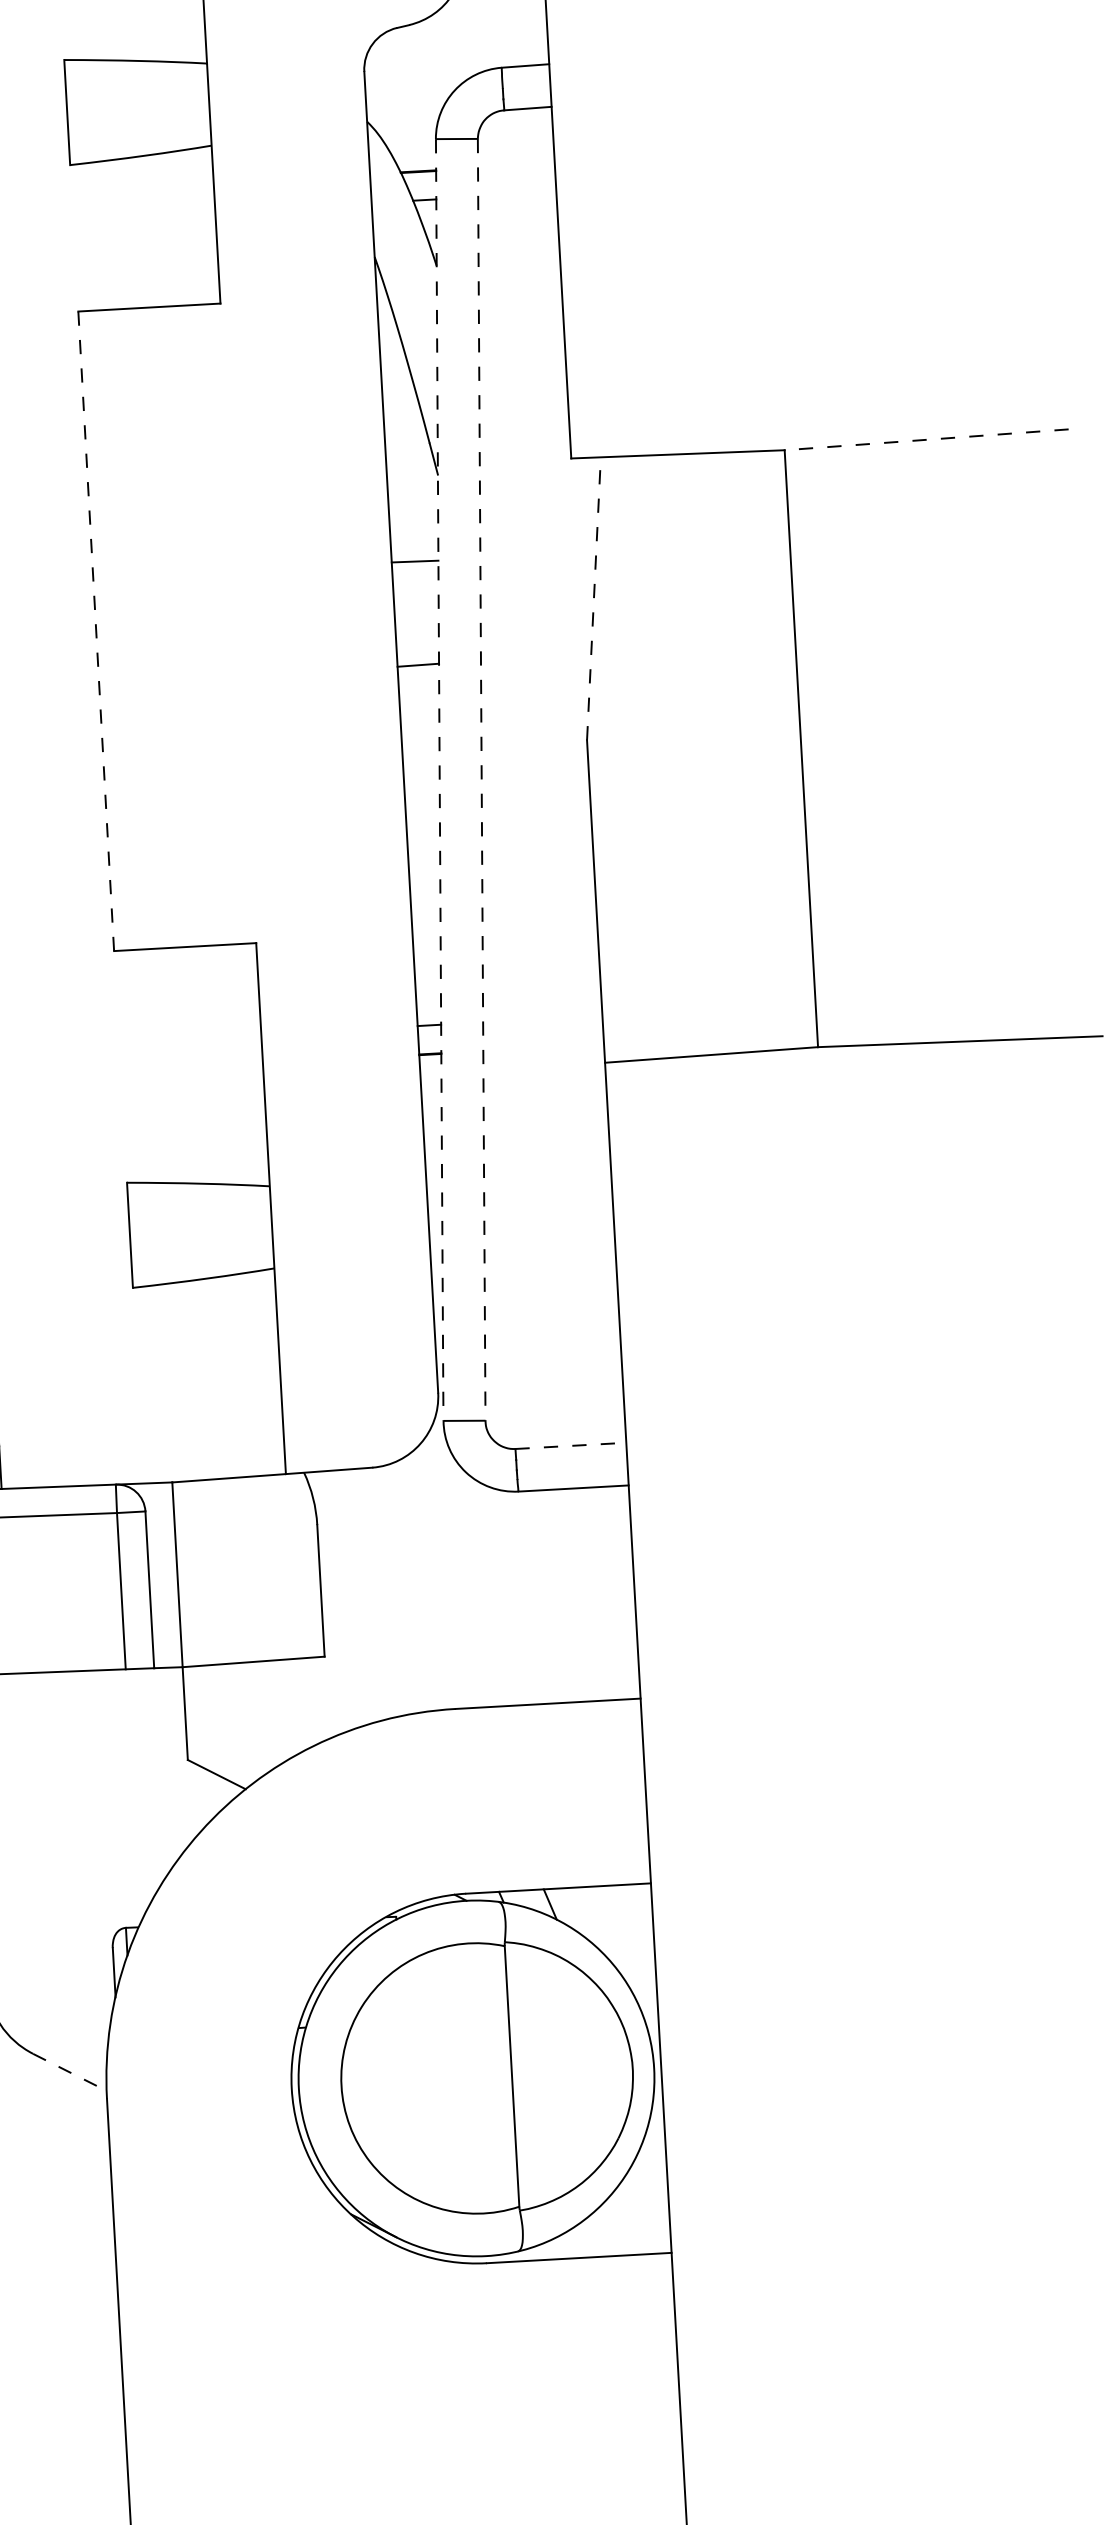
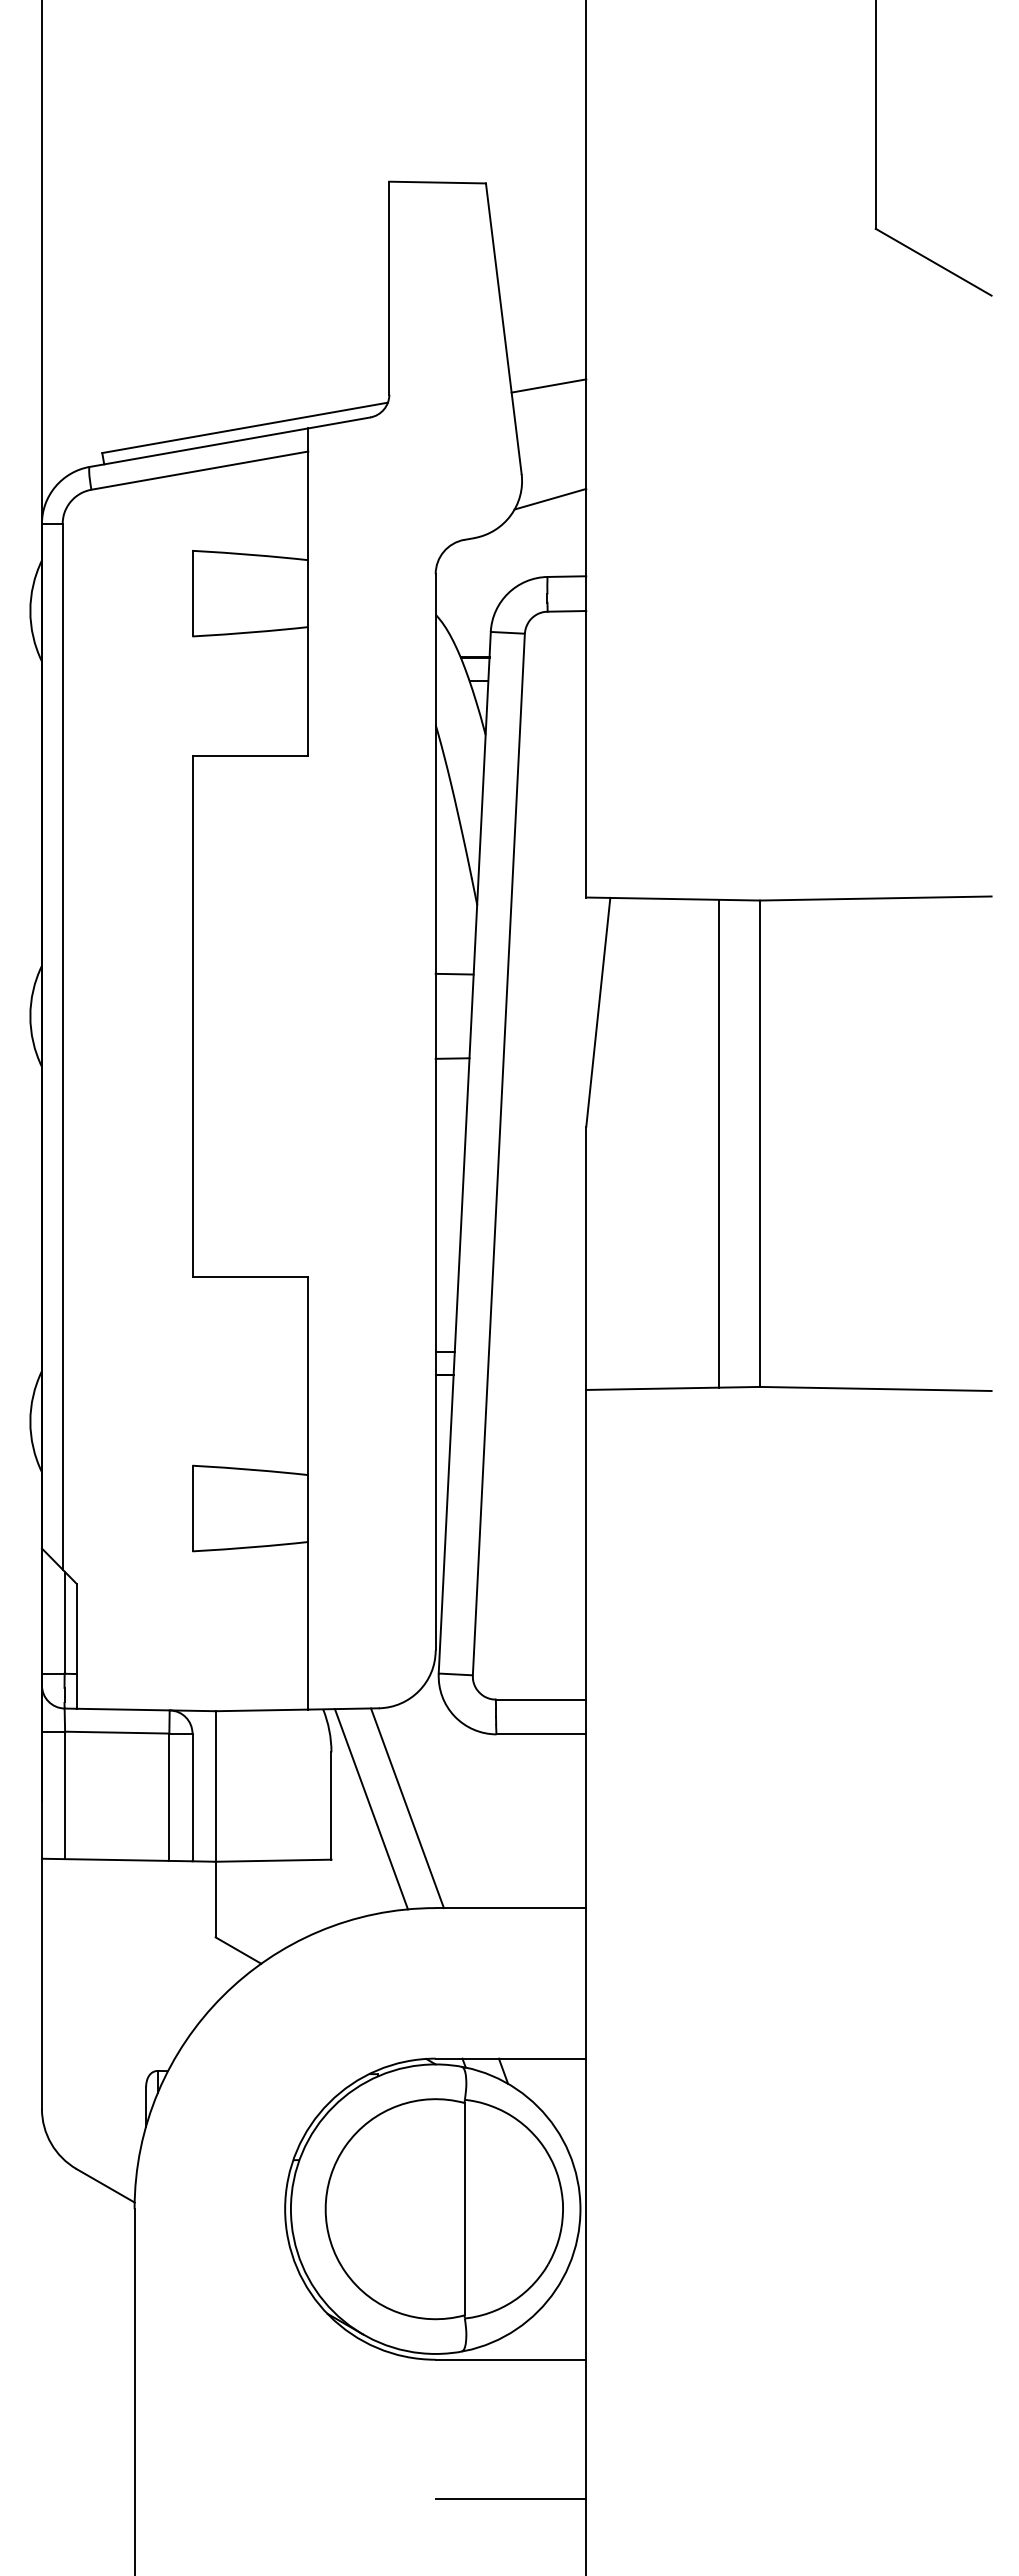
line: (926, 439) -> (875, 898), dashed -> solid
line: (594, 598) -> (598, 1012), dashed -> solid
line: (96, 631) -> (192, 1016), dashed -> solid
line: (750, 751) -> (718, 1143), added
line: (439, 780) -> (464, 1153), dashed -> solid
line: (481, 781) -> (498, 1155), dashed -> solid
line: (571, 1445) -> (541, 1699), dashed -> solid
line: (414, 1588) -> (407, 1808), added
line: (370, 1592) -> (371, 1809), added
line: (69, 2072) -> (105, 2185), dashed -> solid
line: (588, 2428) -> (510, 2498), added

